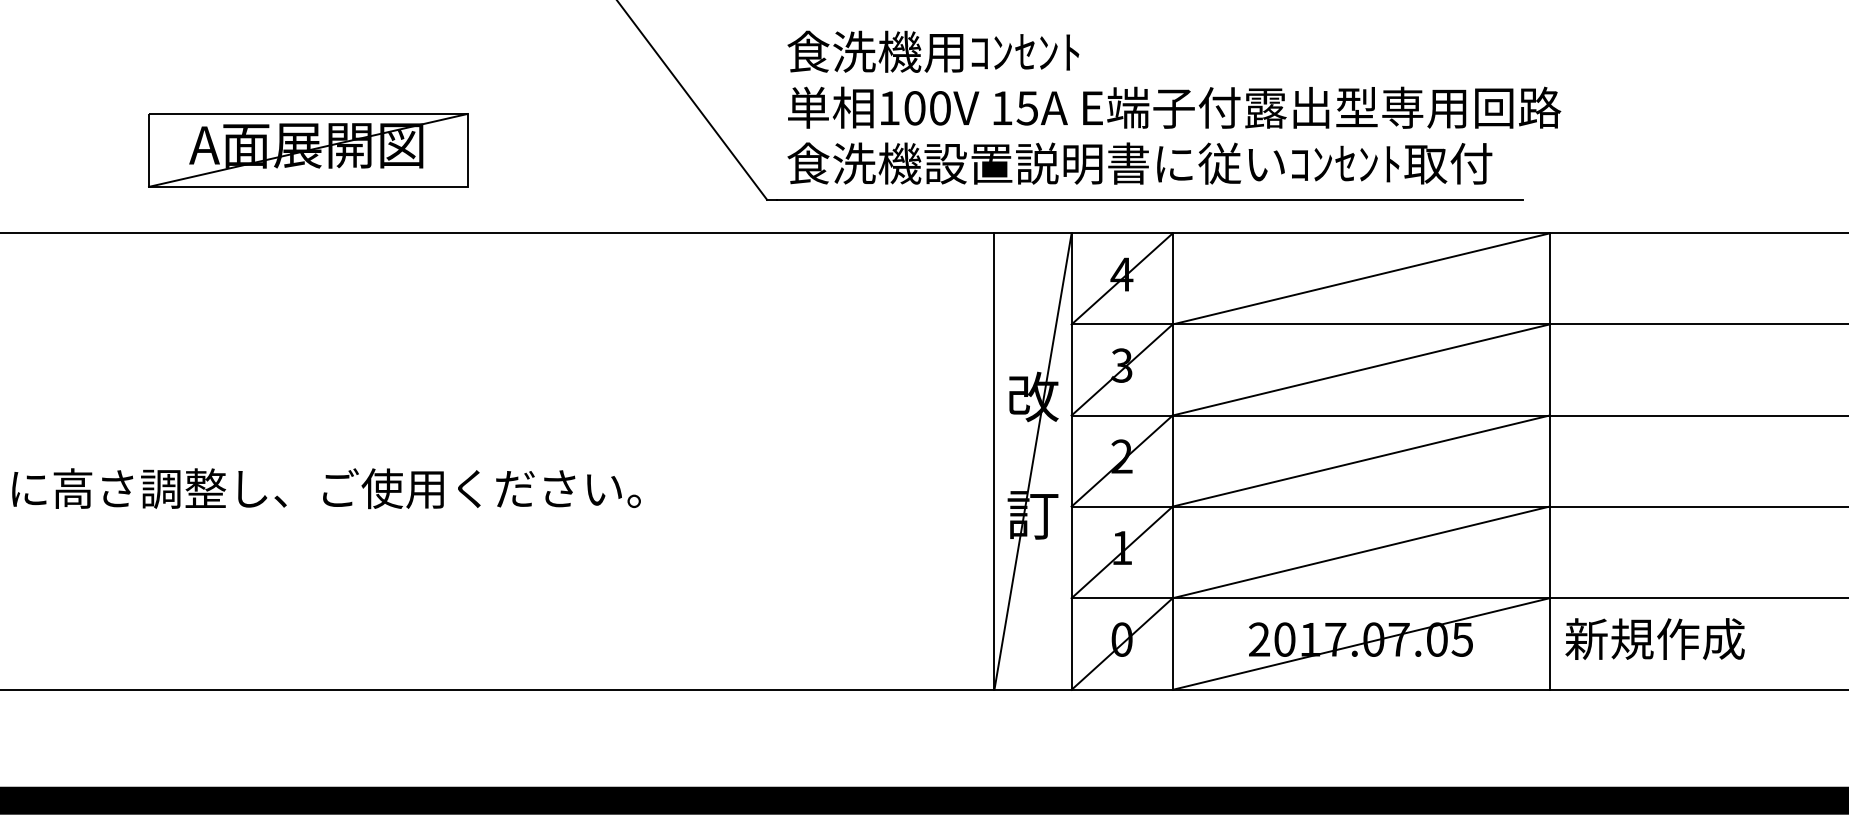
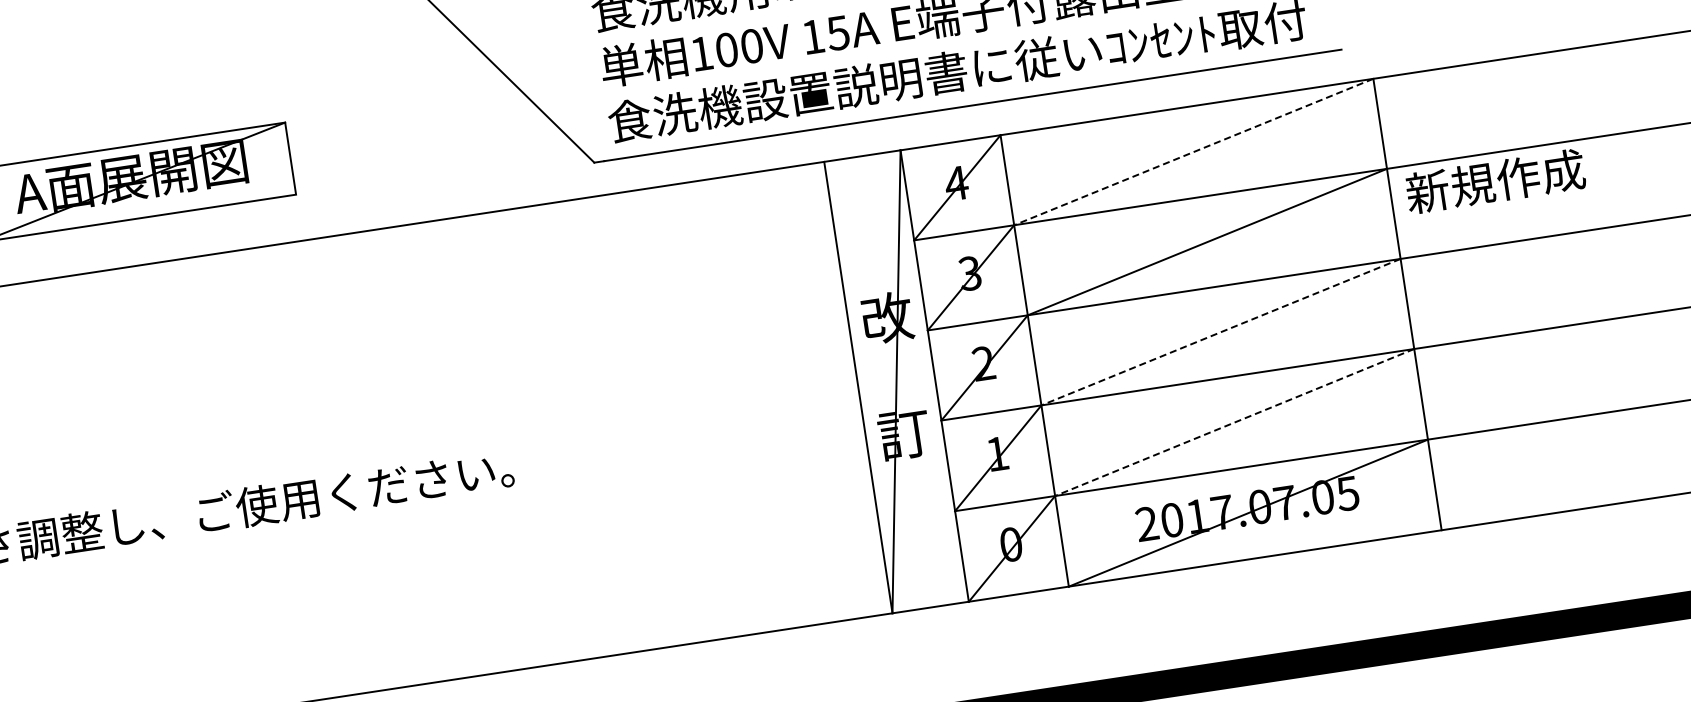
line: (1361, 278) -> (1194, 151), solid -> dashed
line: (1361, 461) -> (1221, 332), solid -> dashed
line: (1361, 552) -> (1234, 422), solid -> dashed
text: (1654, 639) -> (1495, 181), moved

